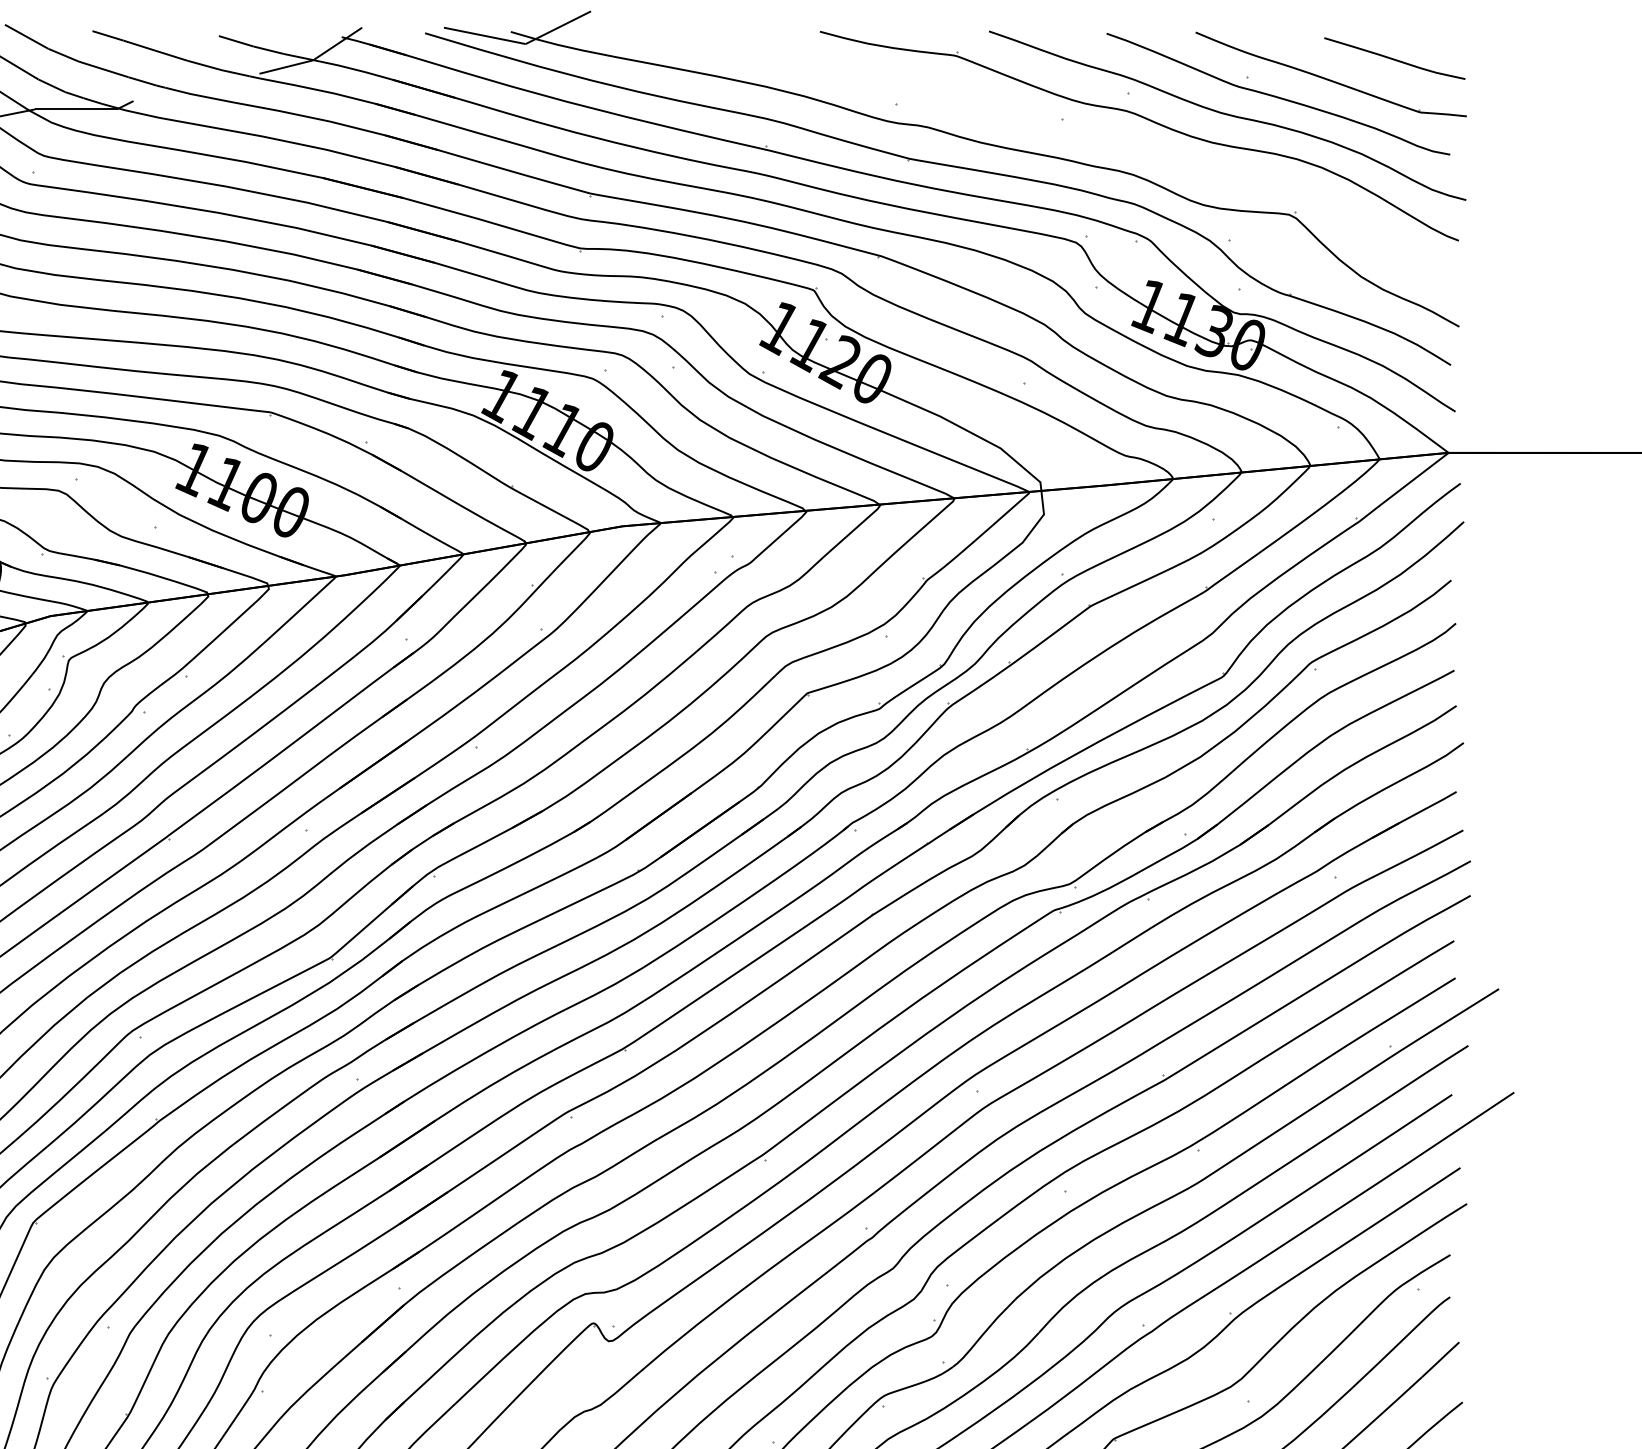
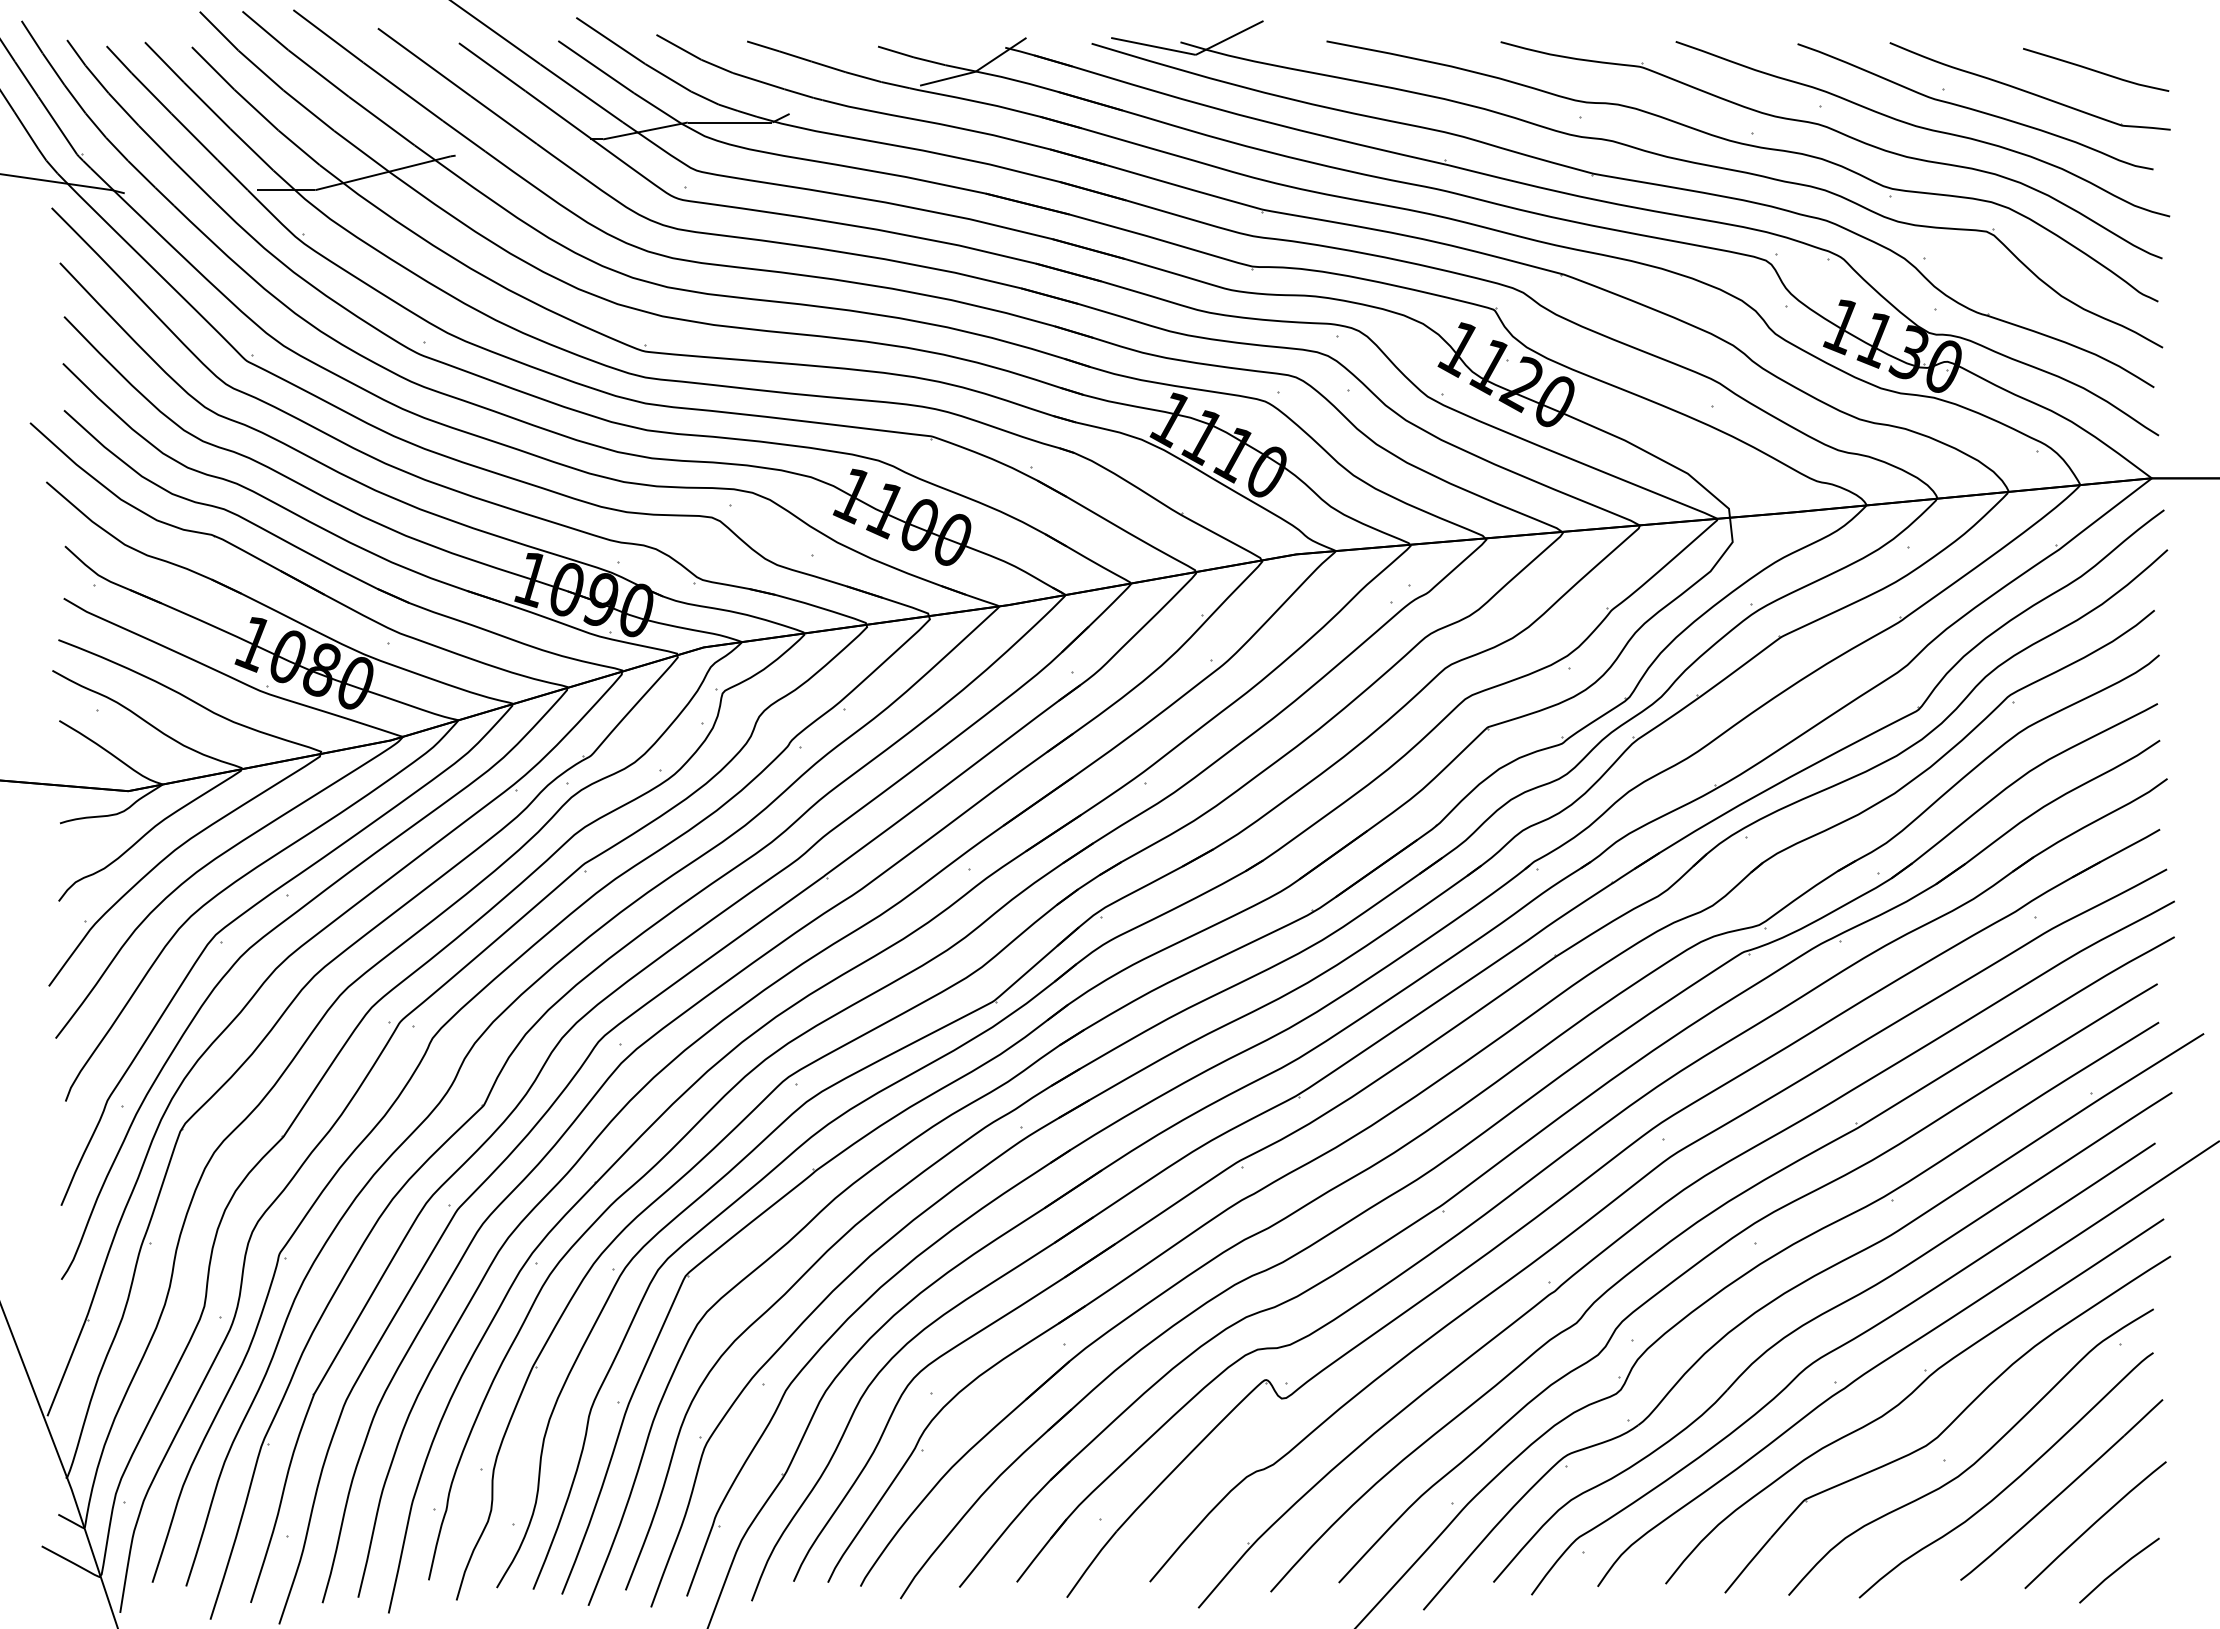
part: (1060, 132) -> (1749, 146), added

